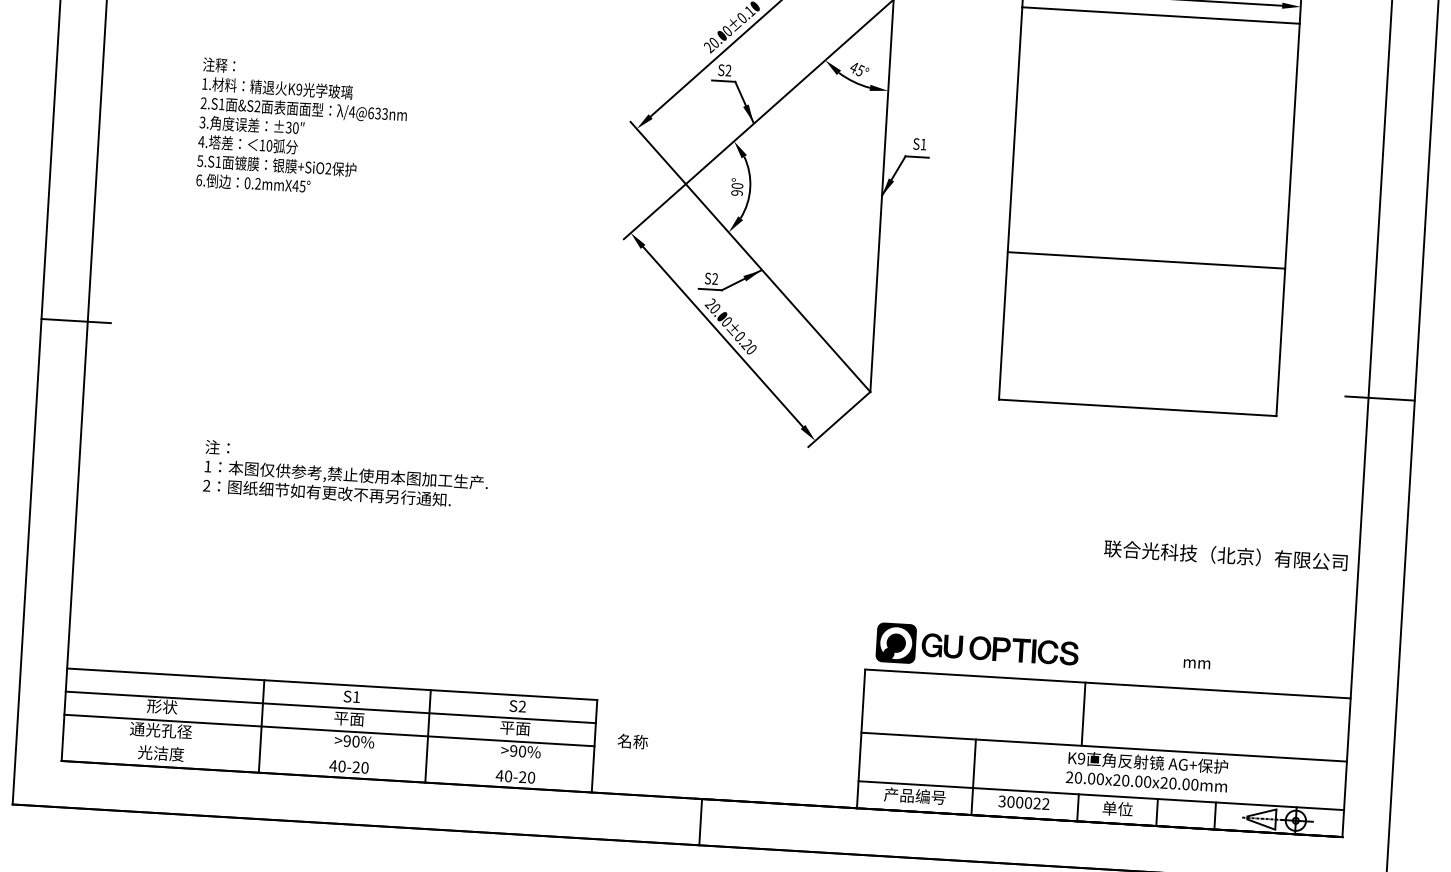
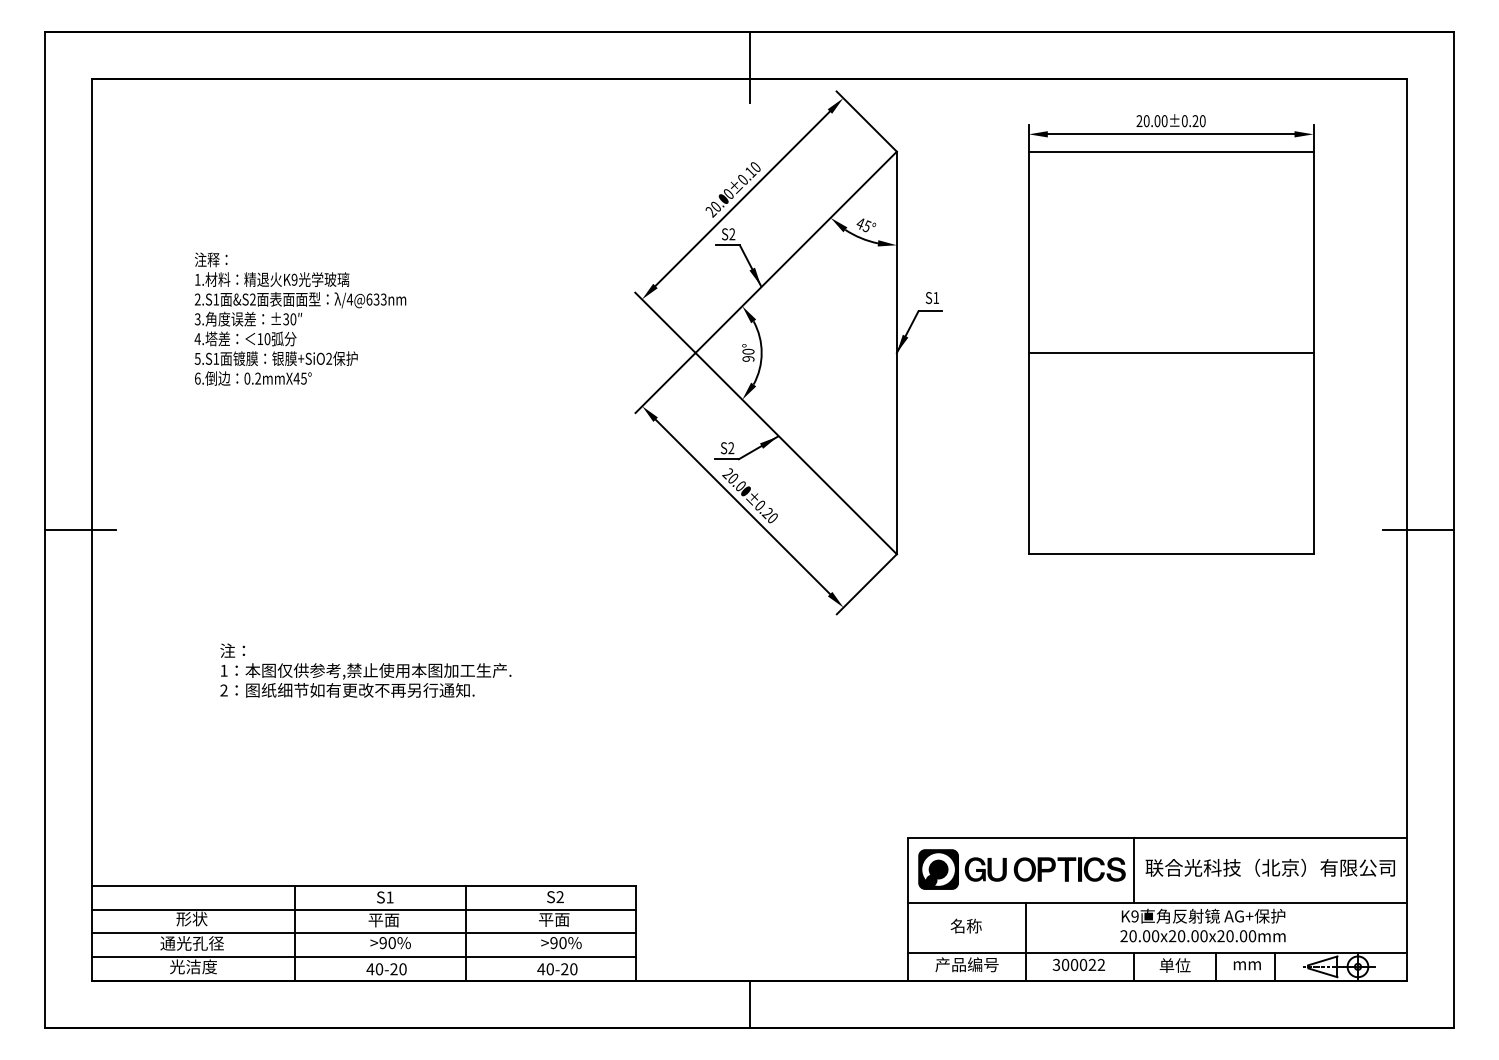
line: (1145, 259) -> (1170, 352), moved
text: (1225, 555) -> (1269, 867), moved
part: (977, 647) -> (1021, 869), moved
text: (1196, 663) -> (1246, 965), moved
text: (632, 740) -> (965, 925), moved
line: (328, 753) -> (364, 956), added

